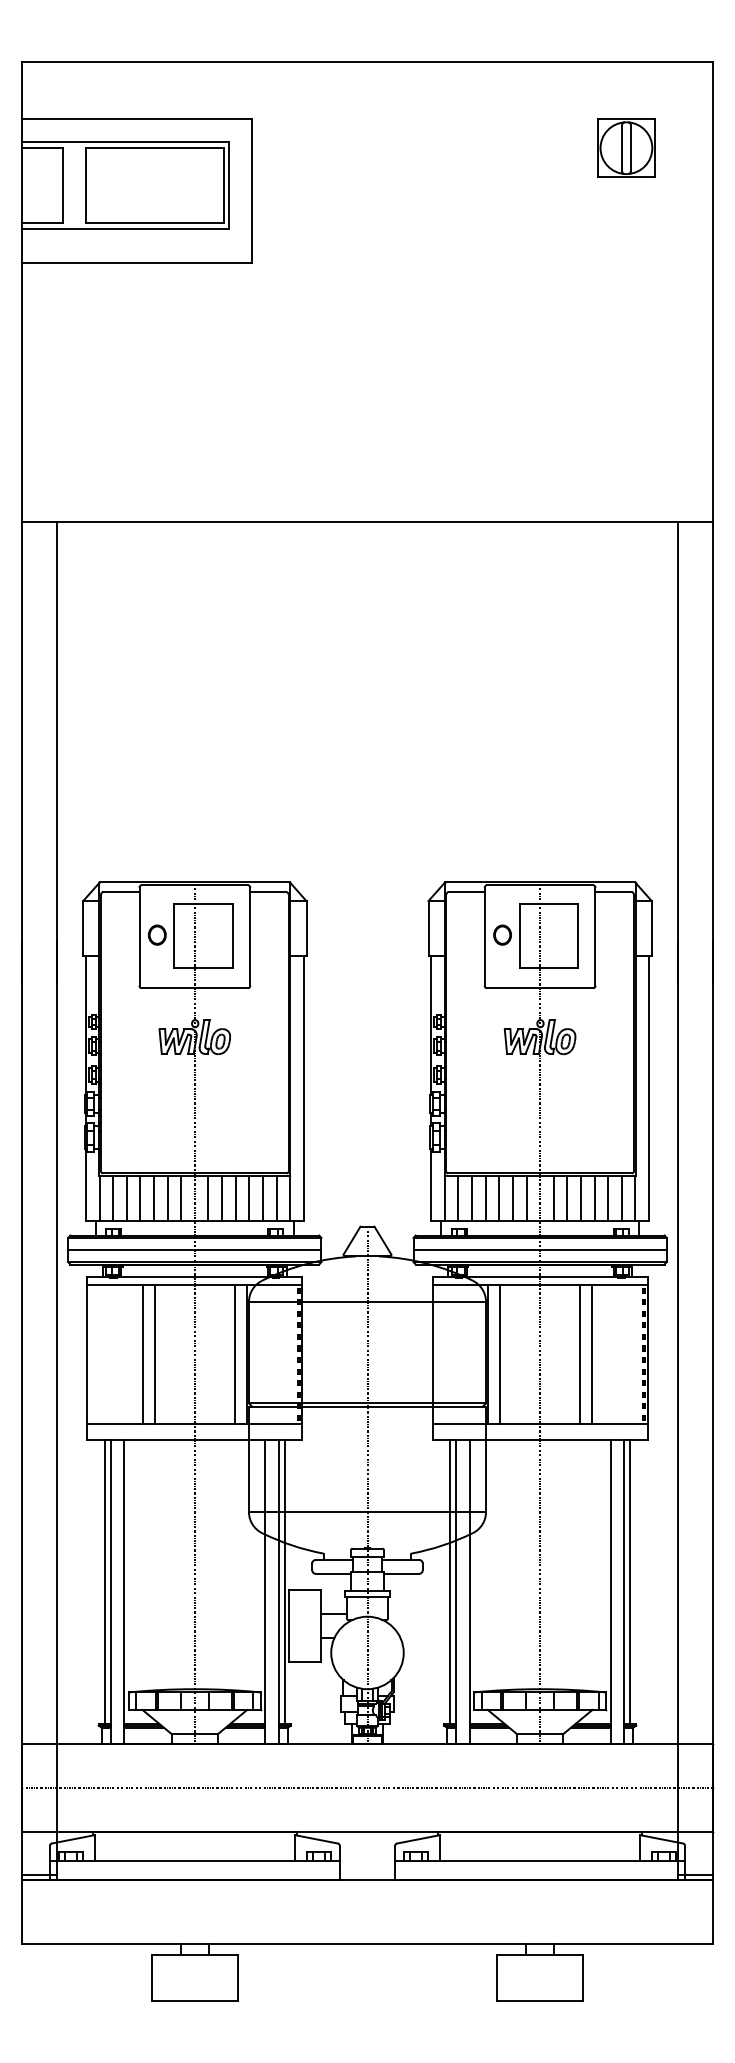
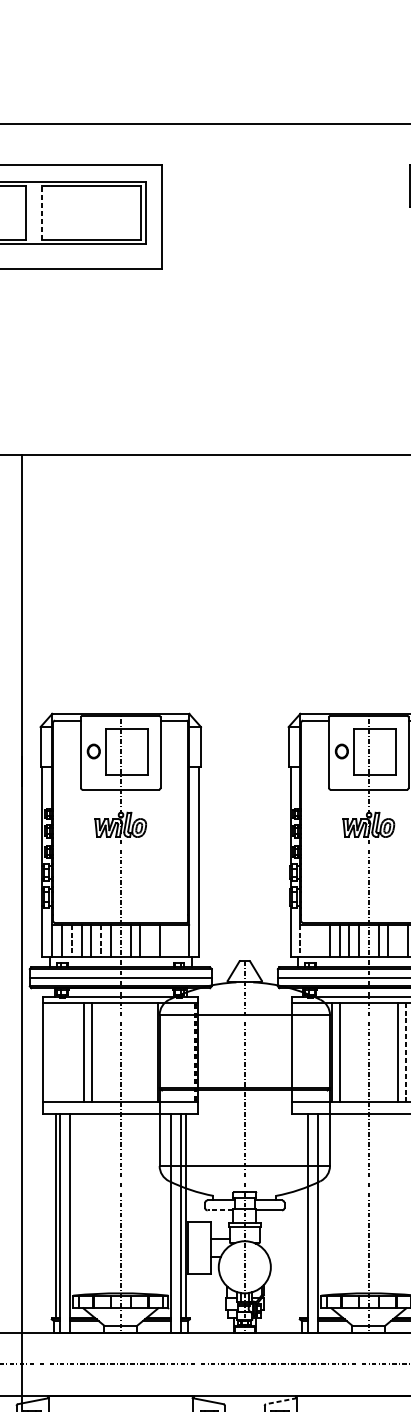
line: (85, 185) -> (42, 212), solid -> dashed
line: (235, 1198) -> (149, 940), removed
line: (263, 1198) -> (170, 940), removed
line: (276, 1198) -> (179, 940), removed
line: (458, 1198) -> (310, 940), removed
line: (471, 1198) -> (319, 940), removed
line: (580, 1198) -> (397, 940), removed
line: (126, 1199) -> (71, 941), solid -> dashed
line: (167, 1199) -> (101, 941), solid -> dashed
line: (444, 1199) -> (300, 941), solid -> dashed
line: (235, 1353) -> (149, 1052), removed
line: (591, 1353) -> (405, 1052), solid -> dashed
line: (333, 1573) -> (220, 1210), solid -> dashed
line: (449, 1581) -> (303, 1215), removed
line: (418, 1839) -> (281, 1401), solid -> dashed

